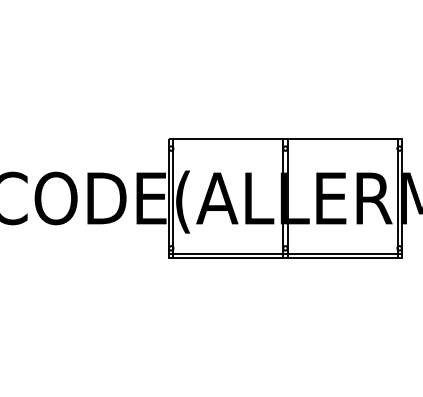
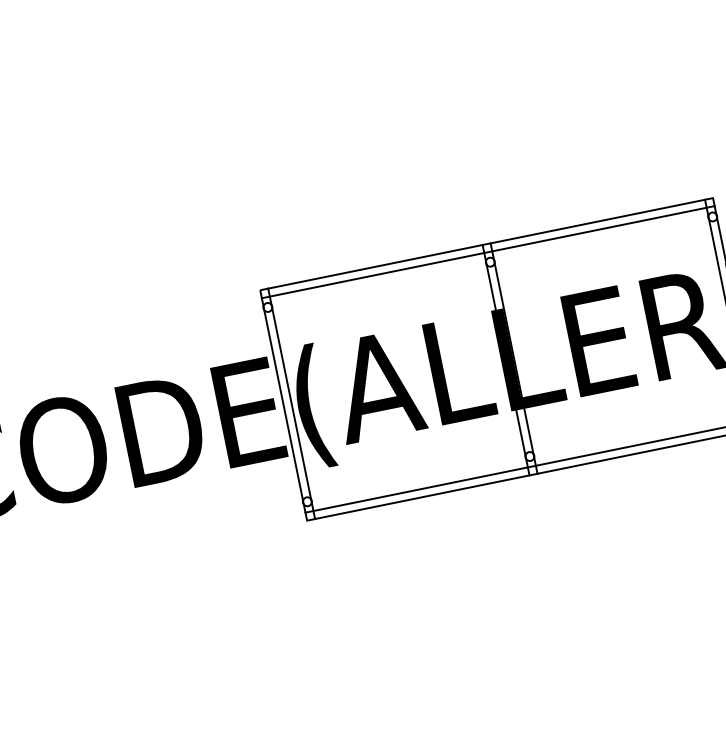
line: (285, 143) -> (488, 252), added

